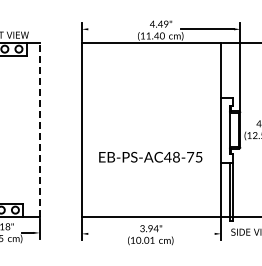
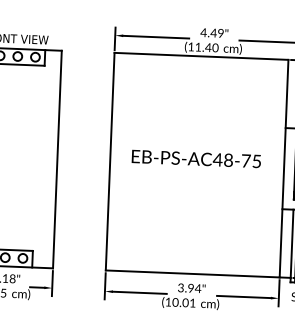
line: (114, 29) -> (155, 37), added
line: (39, 130) -> (57, 159), dashed -> solid
text: (150, 156) -> (196, 158), moved
line: (109, 233) -> (139, 292), added
line: (192, 233) -> (243, 296), added

